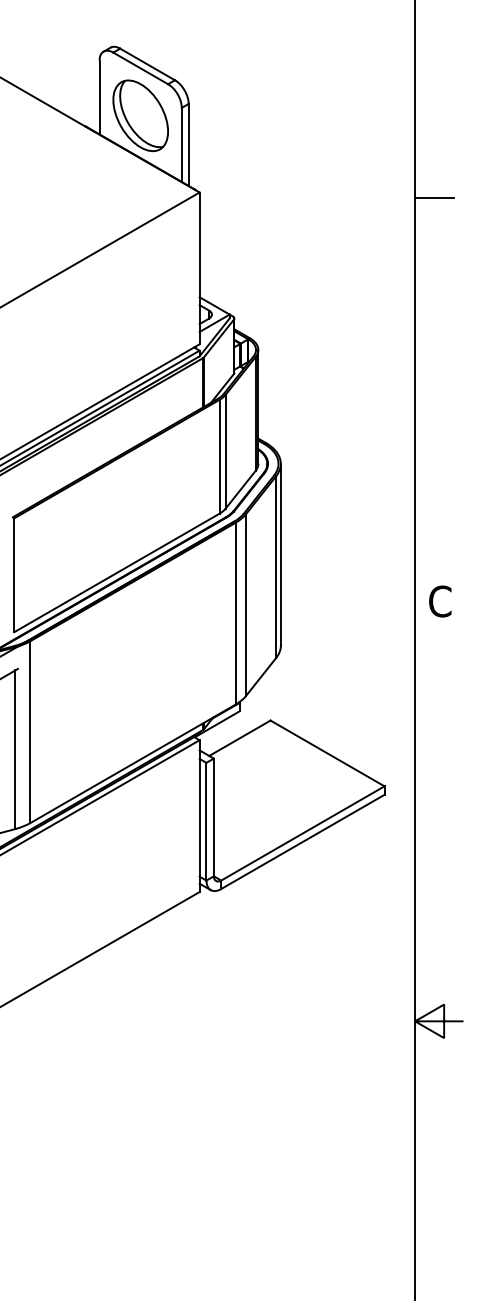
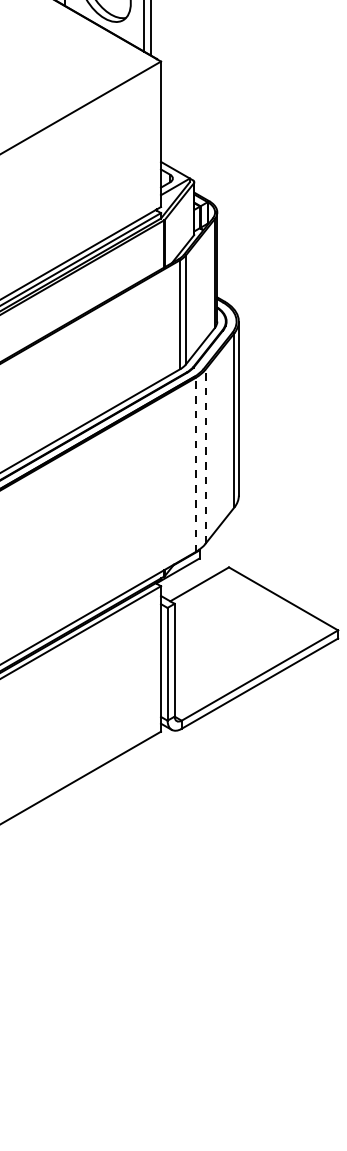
line: (246, 605) -> (205, 457), solid -> dashed
line: (235, 613) -> (195, 464), solid -> dashed

